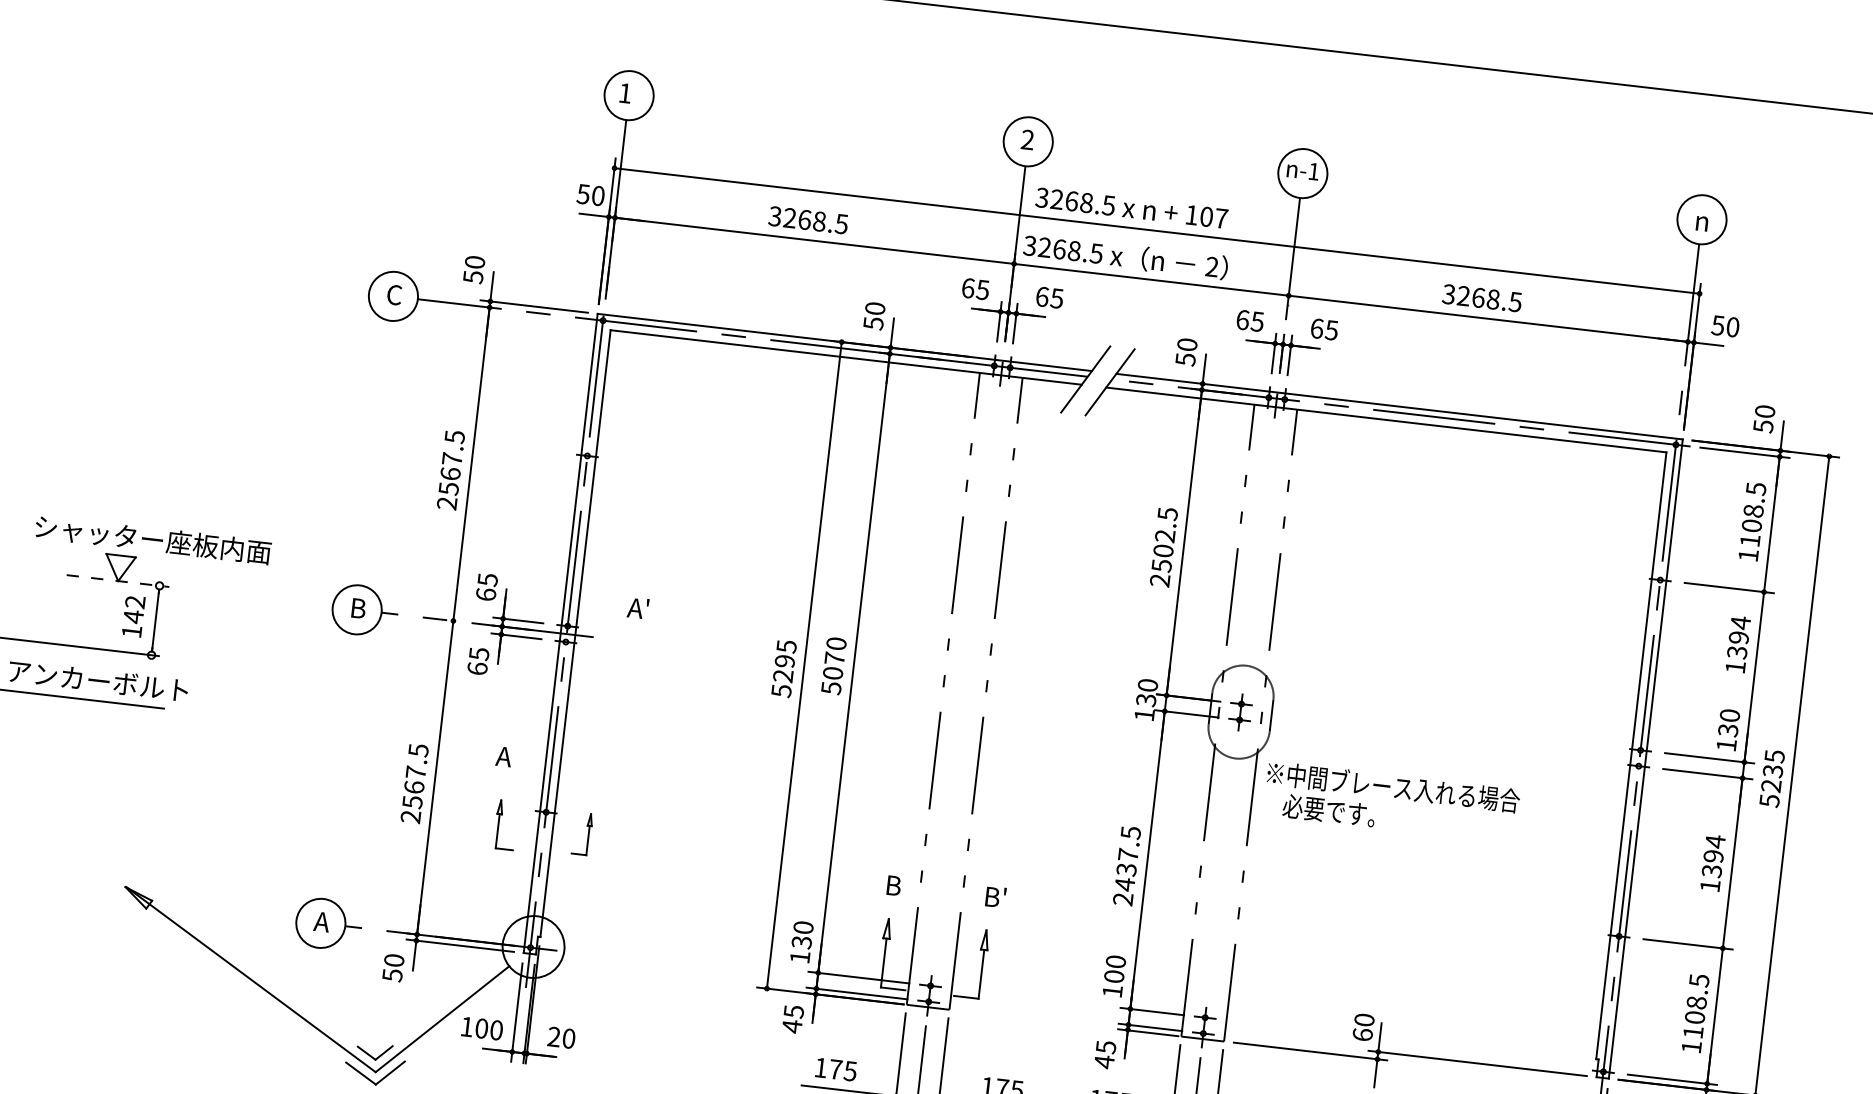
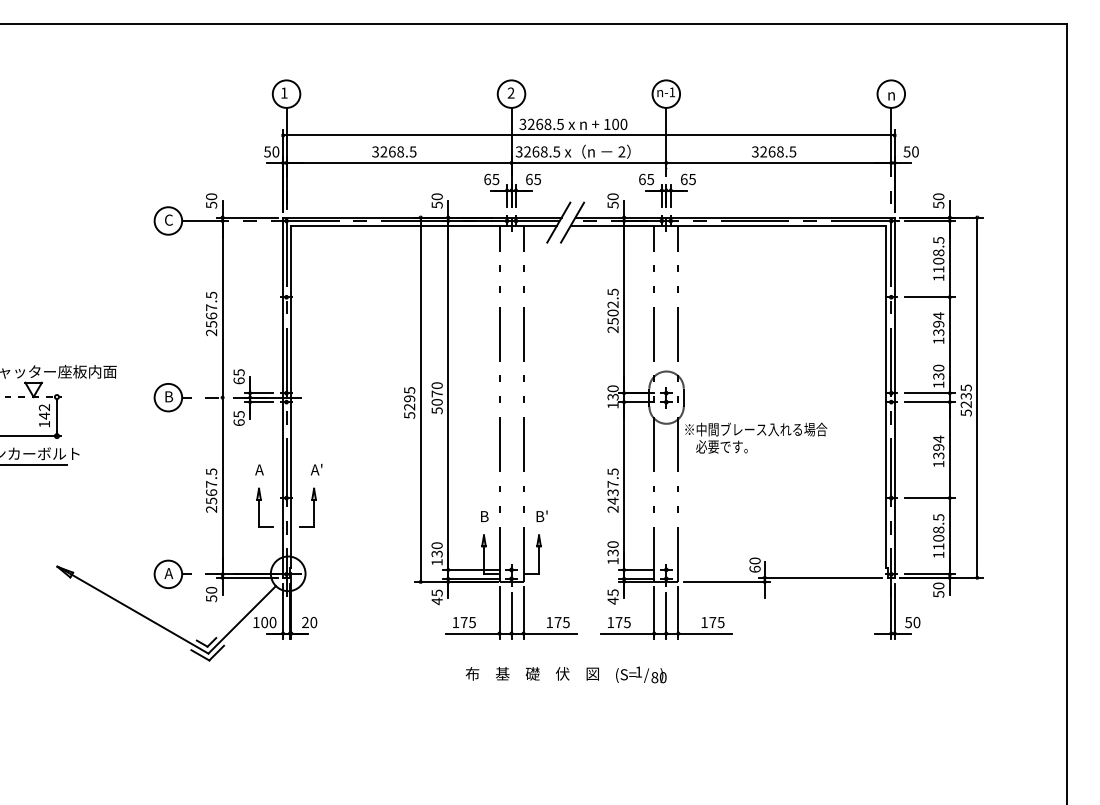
text: (1220, 216) -> (623, 123), 107 -> 100
text: (638, 607) -> (316, 469), moved
part: (505, 824) -> (264, 507), size x1.43
part: (581, 833) -> (307, 507), size x1.67
text: (1113, 975) -> (612, 552), 100 -> 130

